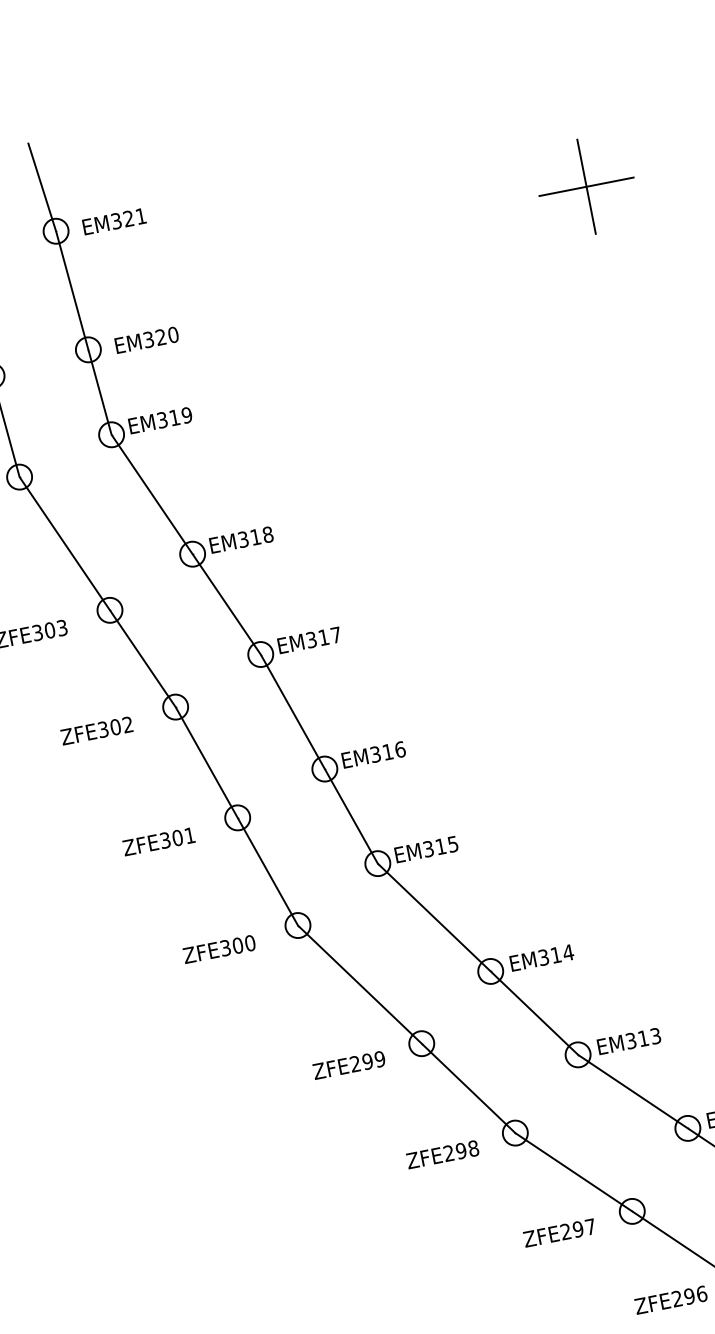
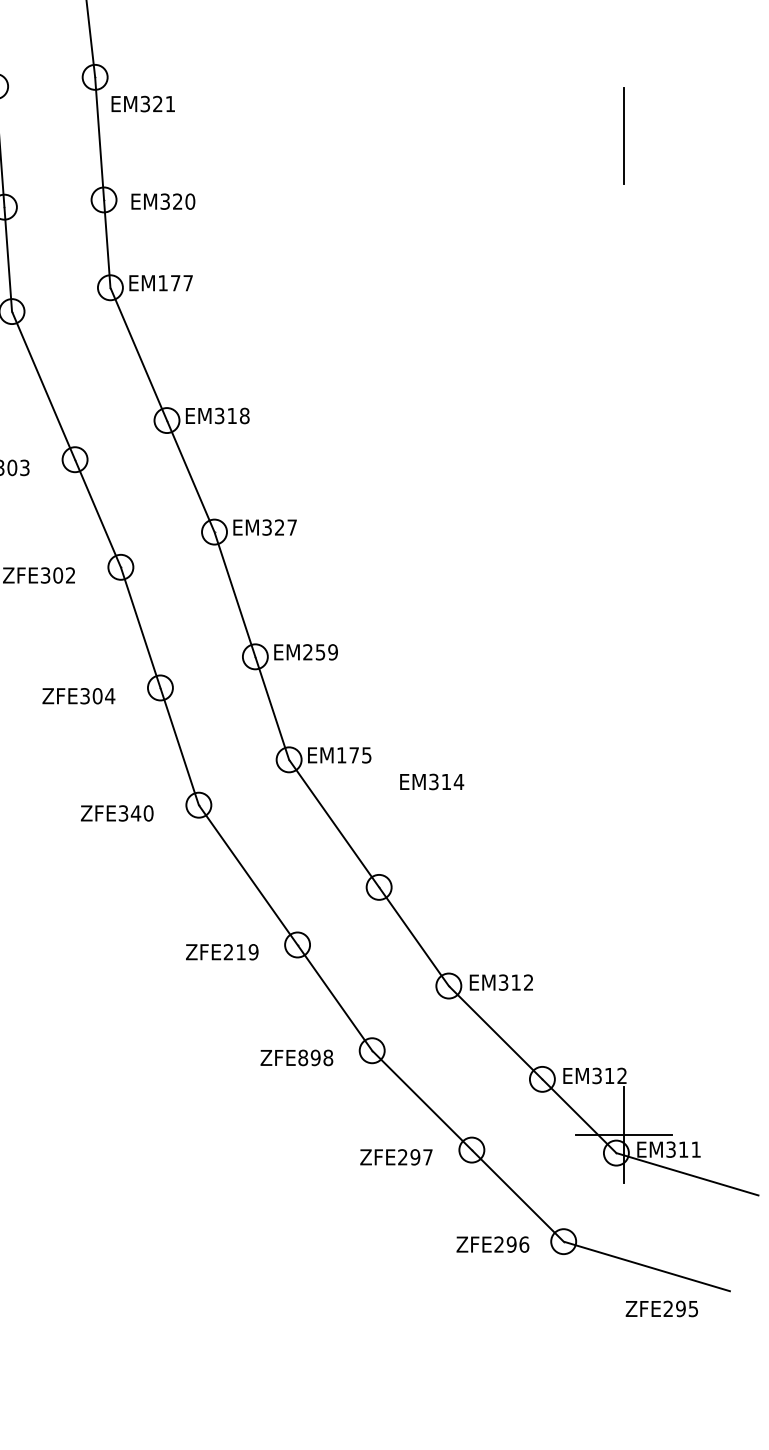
line: (586, 186) -> (624, 135), removed
text: (113, 221) -> (142, 103), moved
text: (174, 418) -> (175, 283), EM319 -> EM177
text: (323, 637) -> (279, 527), EM317 -> EM327
text: (387, 752) -> (320, 652), EM316 -> EM259
text: (190, 835) -> (110, 696), ZFE301 -> ZFE304
text: (434, 848) -> (347, 755), EM315 -> EM175
text: (237, 945) -> (135, 813), ZFE300 -> ZFE340
text: (542, 957) -> (432, 781), moved
text: (655, 1036) -> (528, 982), EM313 -> EM312
text: (367, 1062) -> (240, 952), ZFE299 -> ZFE219
text: (449, 1152) -> (303, 1057), ZFE298 -> ZFE898

